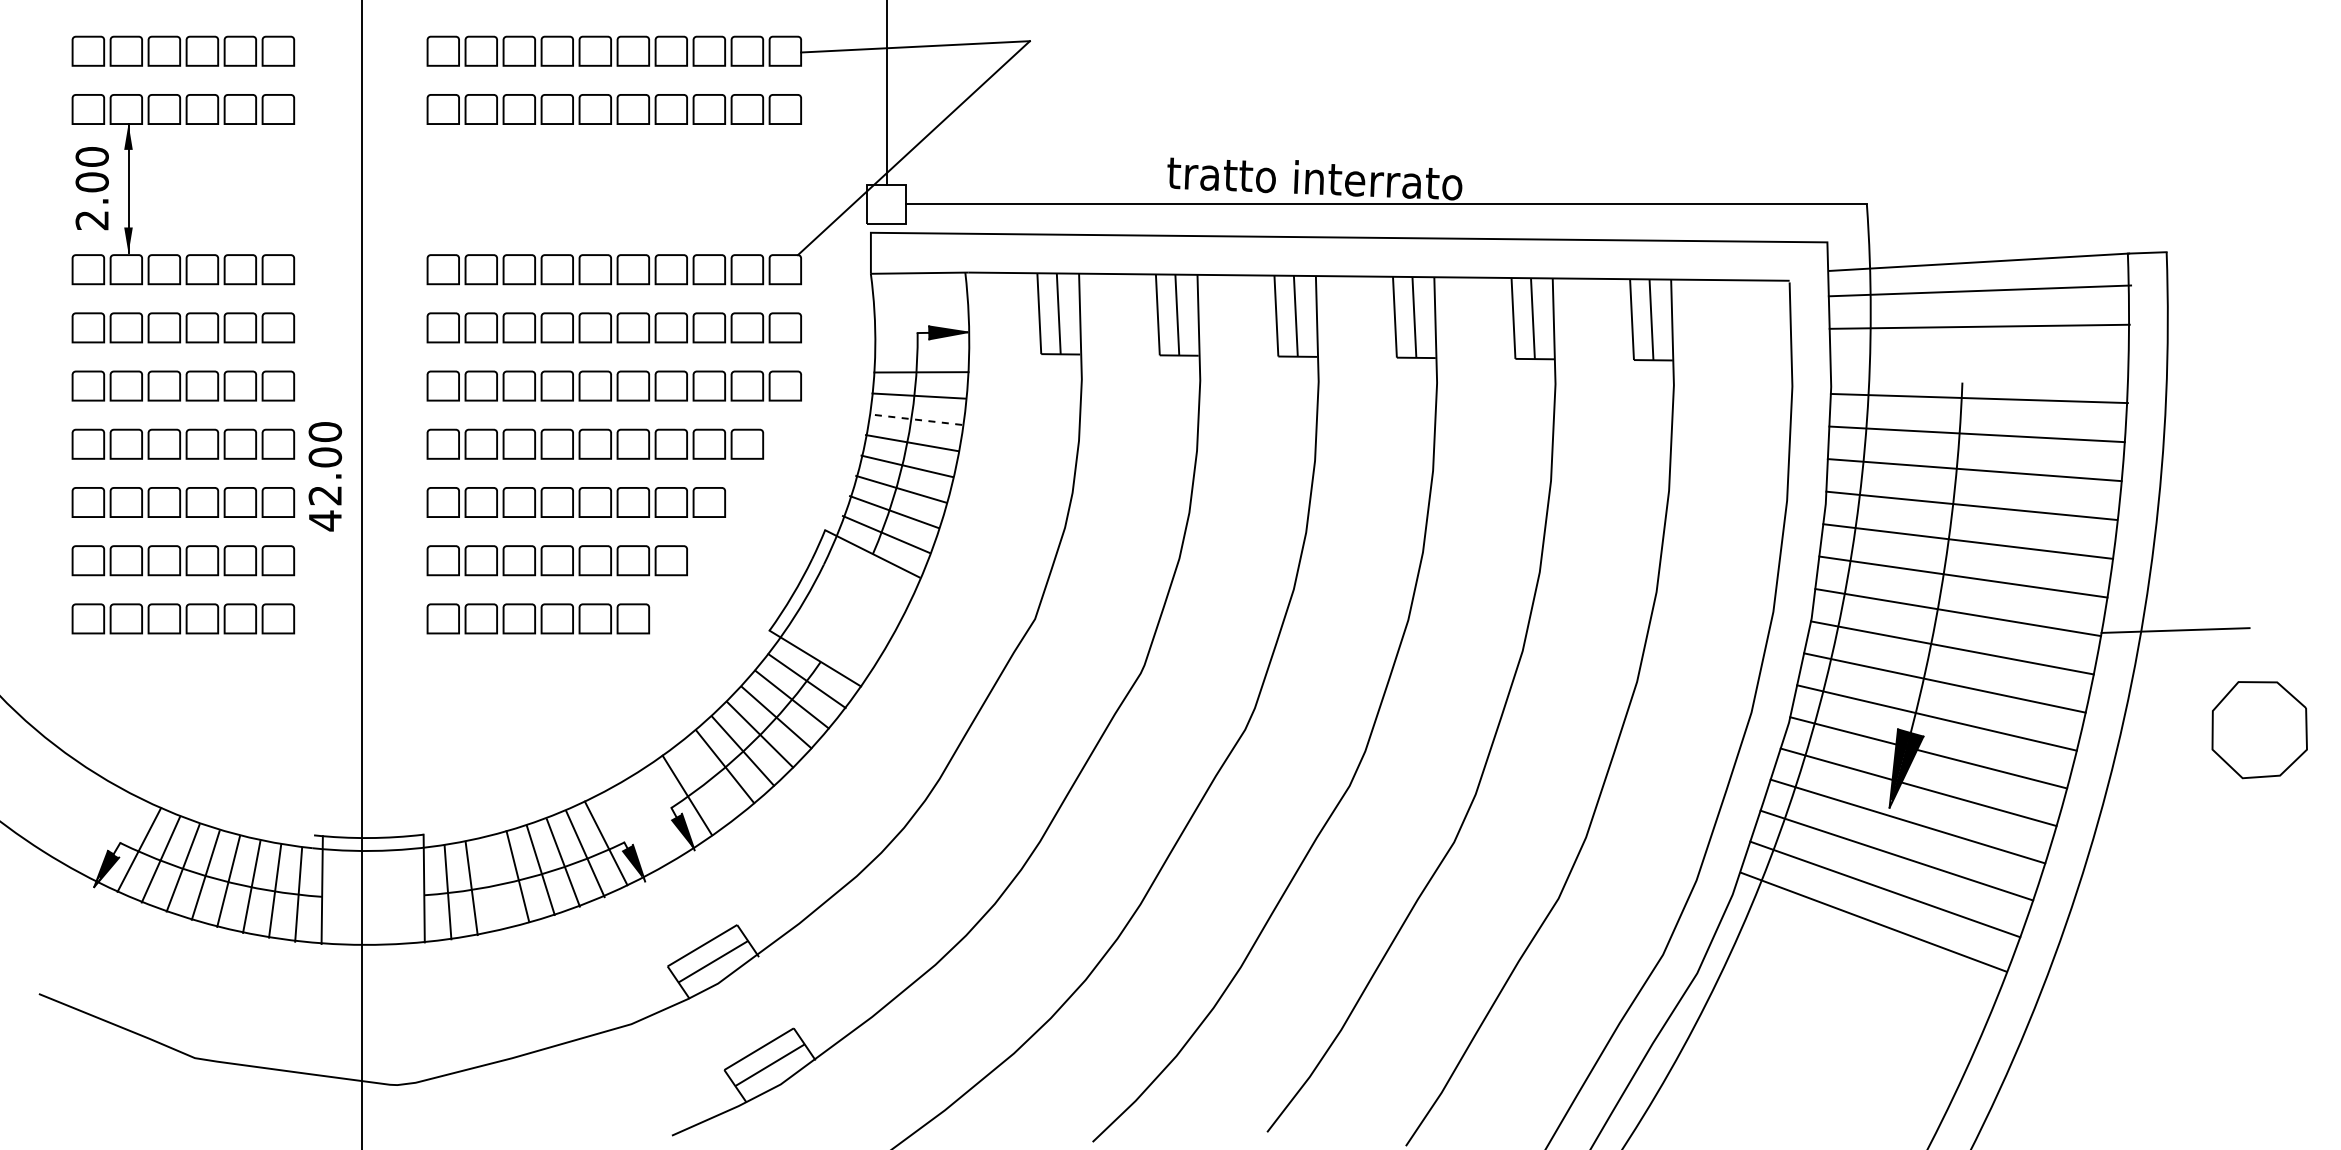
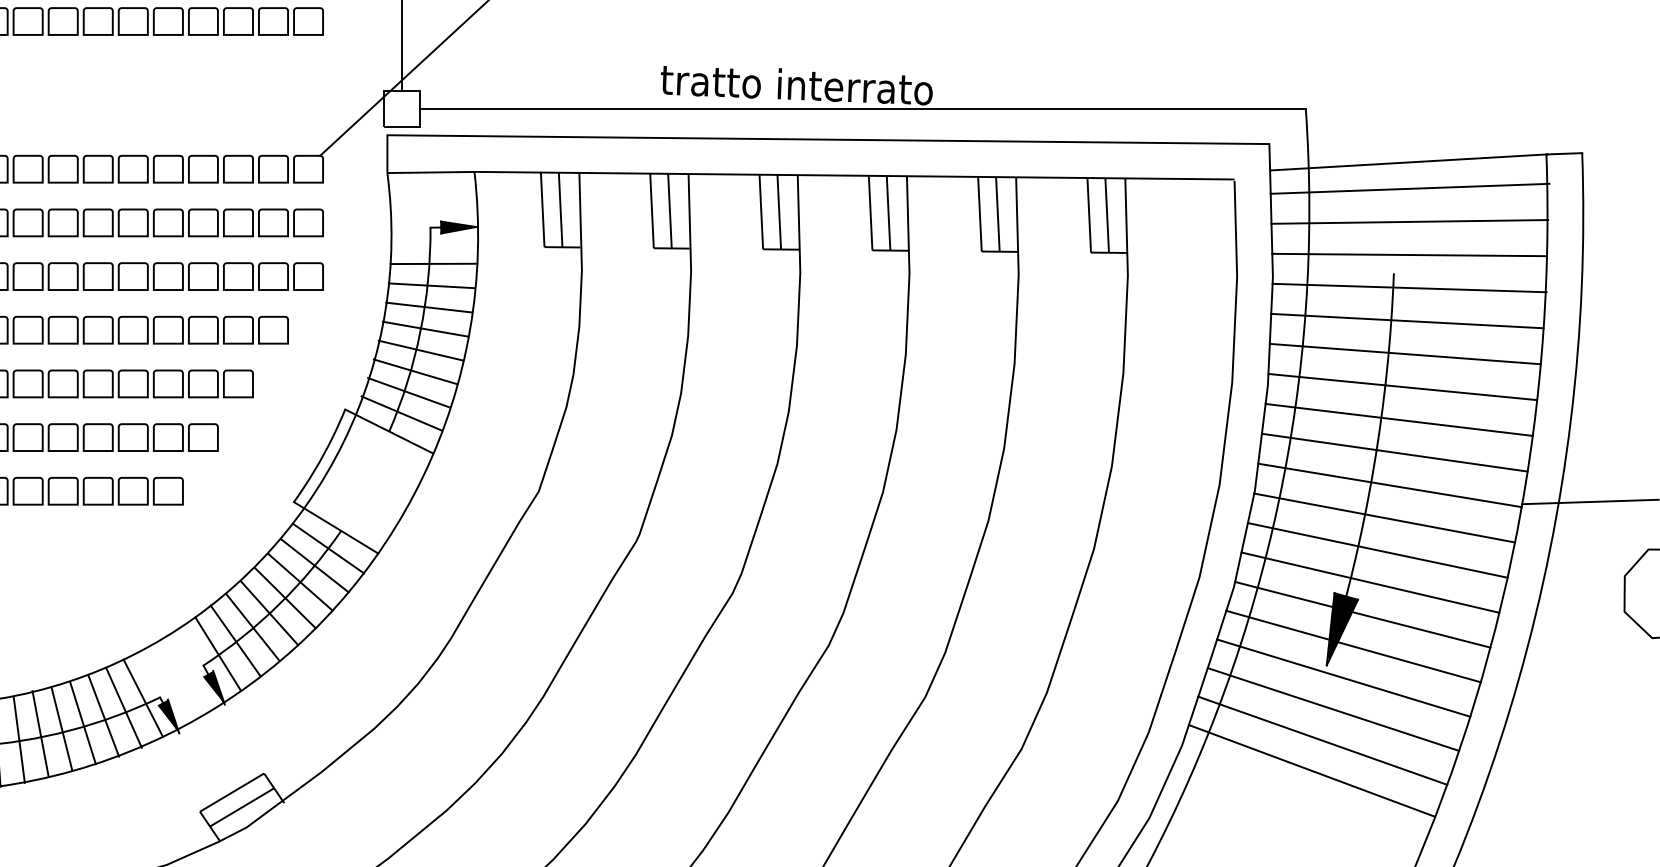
line: (1979, 362) -> (1409, 254), added
line: (915, 419) -> (428, 307), dashed -> solid
line: (706, 780) -> (235, 640), added
line: (494, 881) -> (40, 733), added

